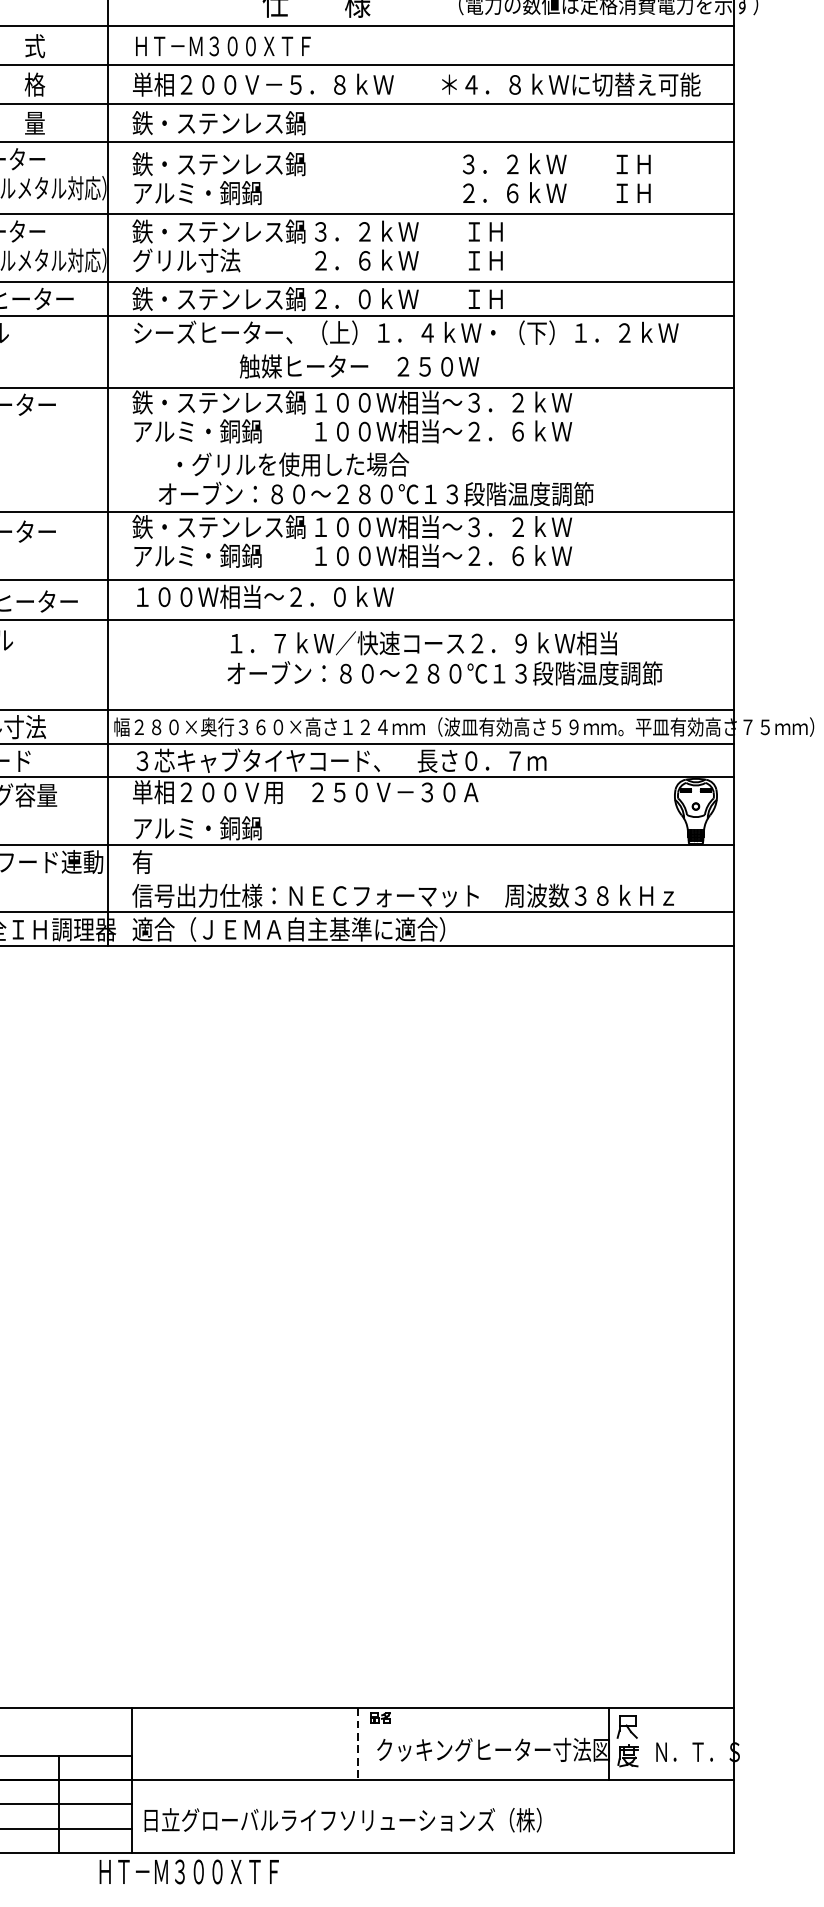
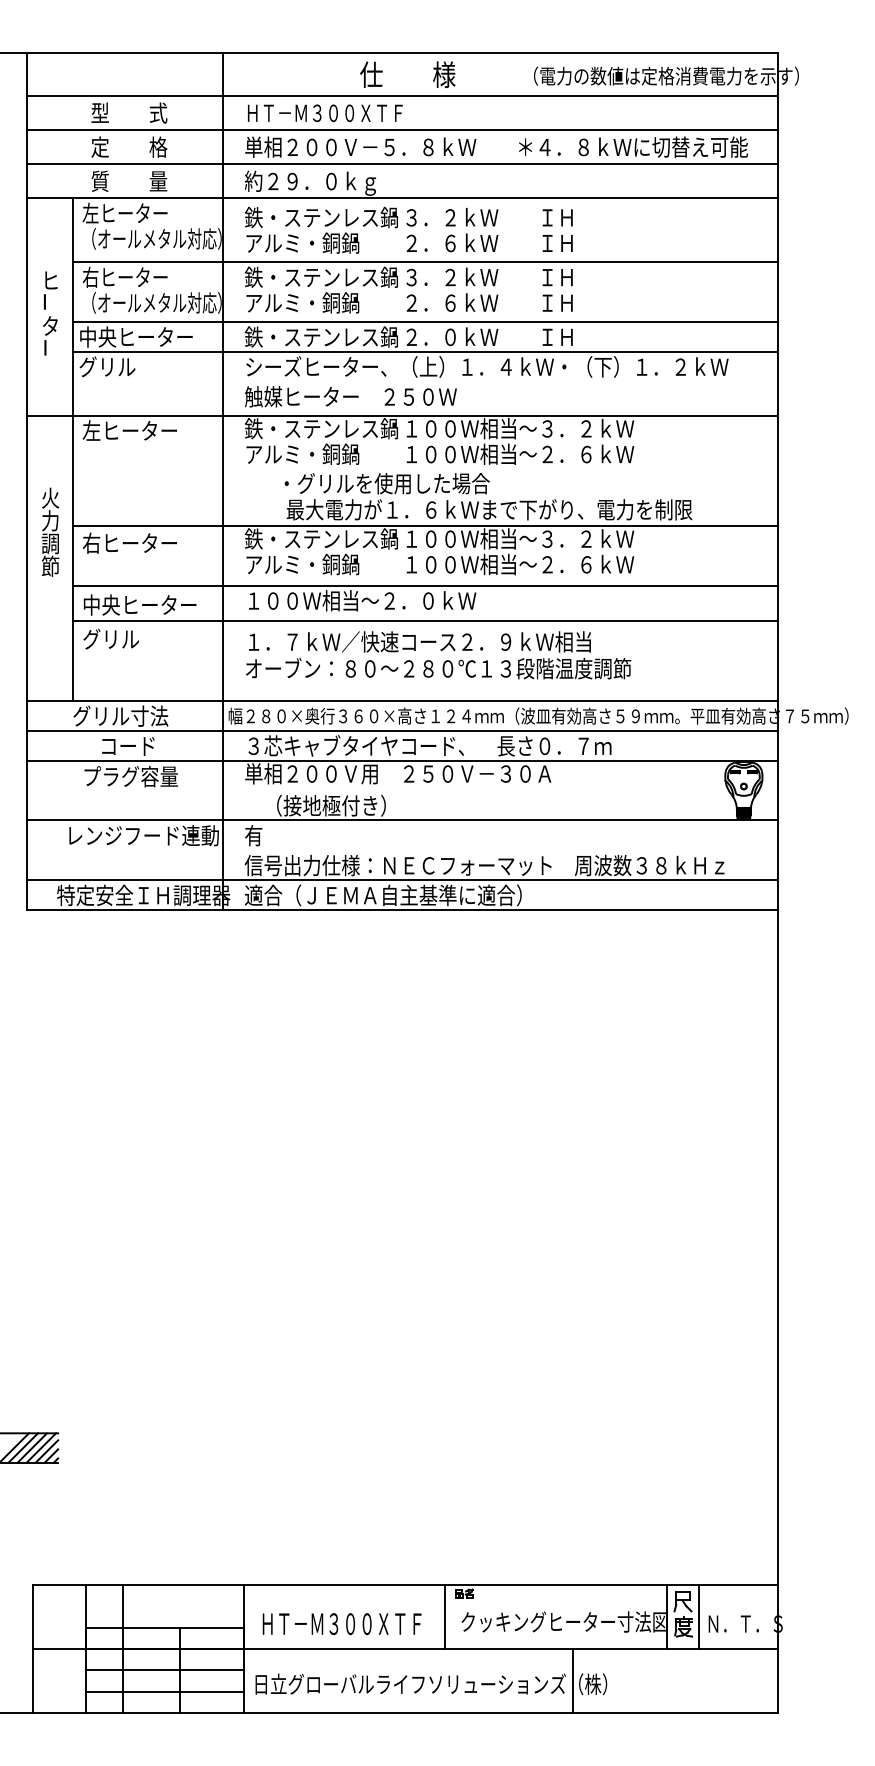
text: (217, 124) -> (320, 182), 鉄・ステンレス鍋 -> 約２９．０ｋｇ
text: (556, 178) -> (489, 230), moved
text: (197, 260) -> (302, 302), グリル寸法 -> アルミ・銅鍋
text: (359, 366) -> (350, 396), moved
text: (398, 493) -> (480, 509), オーブン：８０～２８０℃１３段階温度調節 -> 最大電力が１．６ｋＷまで下がり、電力を制限
text: (444, 658) -> (438, 655), moved
text: (212, 827) -> (315, 805), アルミ・銅鍋 -> （接地極付き）
line: (644, 1743) -> (698, 1616), added
line: (357, 1744) -> (444, 1617), dashed -> solid
line: (502, 1817) -> (572, 1681), added
text: (188, 1872) -> (341, 1624), moved

